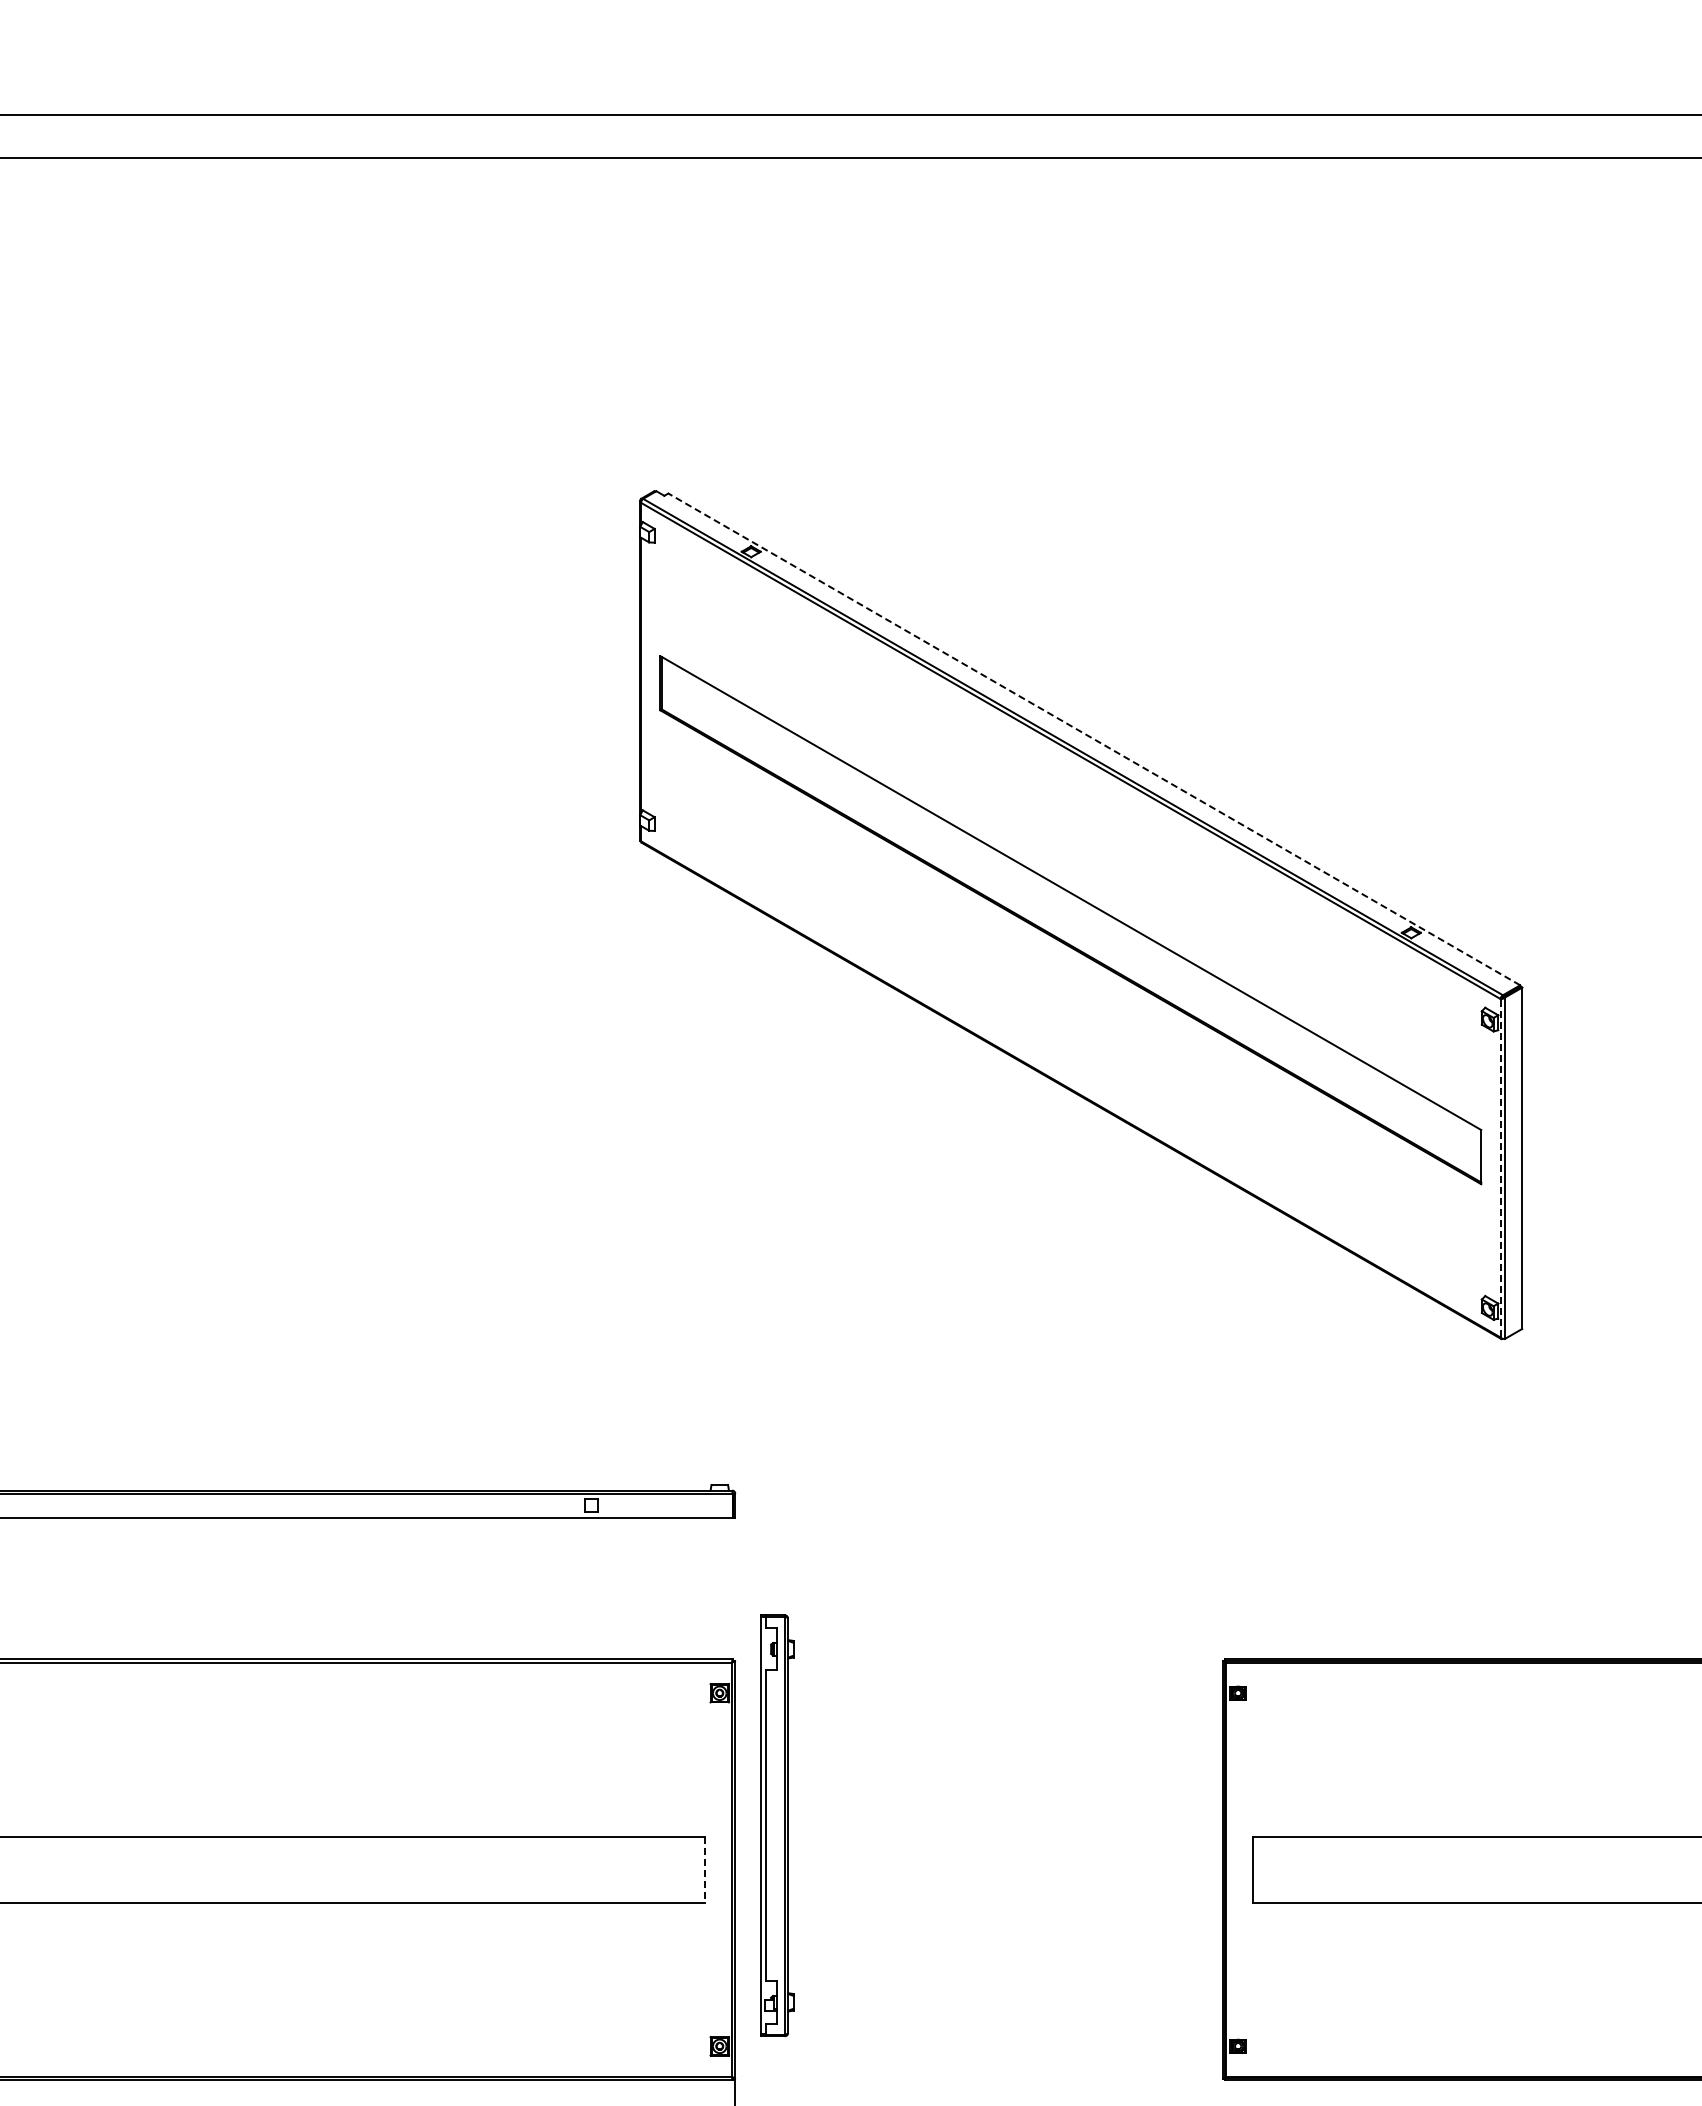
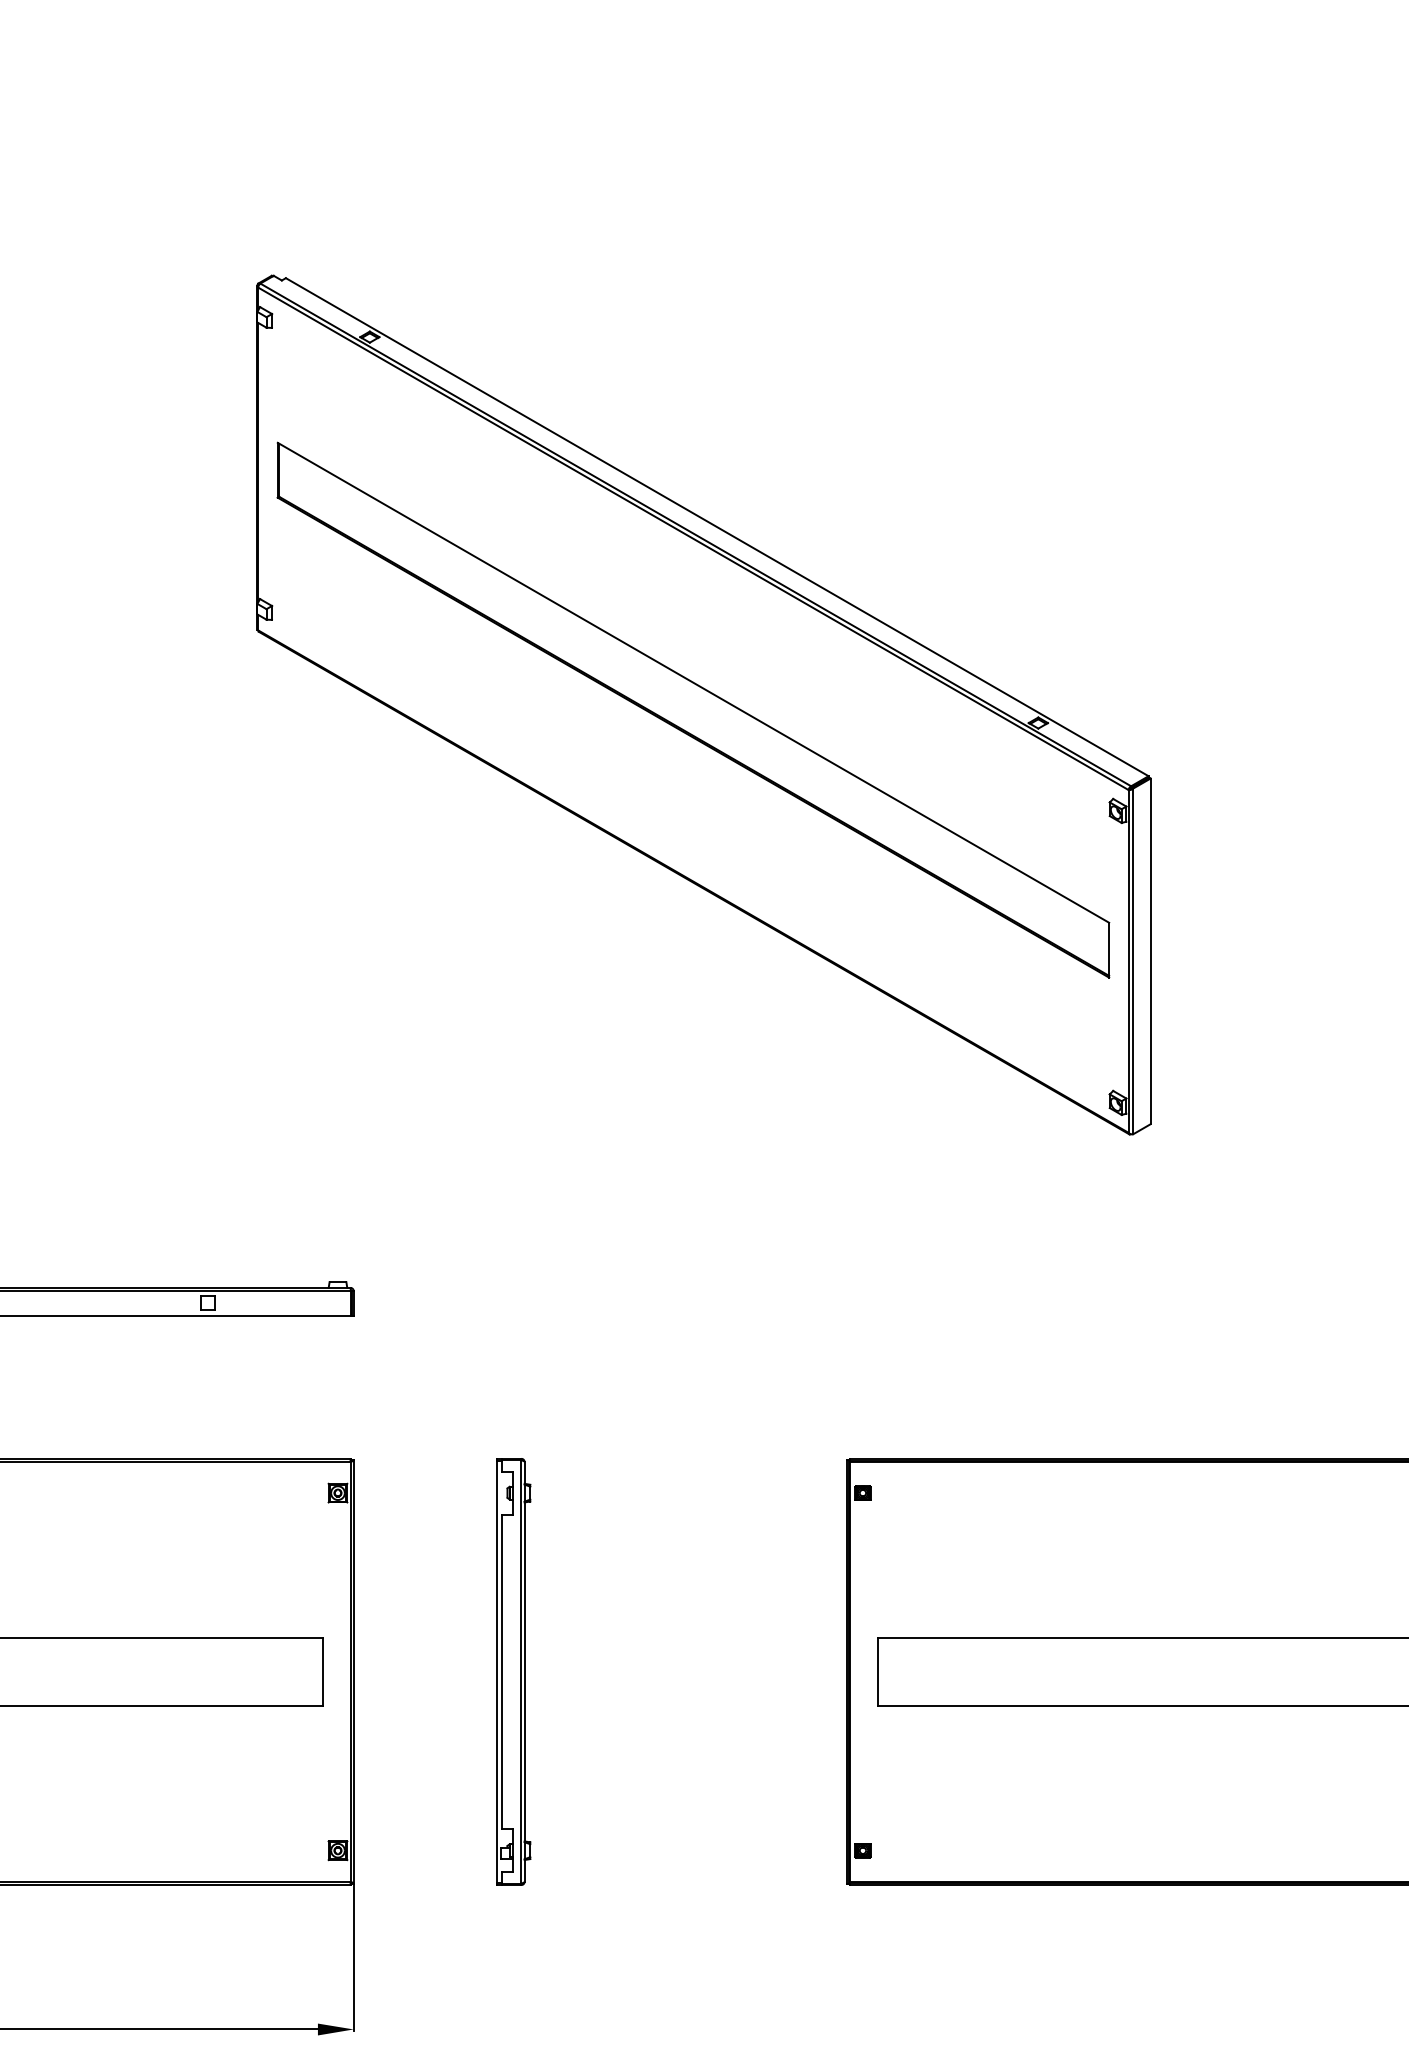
line: (1094, 739) -> (717, 527), dashed -> solid
line: (1500, 1167) -> (1128, 960), dashed -> solid
part: (777, 1825) -> (513, 1671), moved
line: (704, 1870) -> (322, 1672), dashed -> solid

